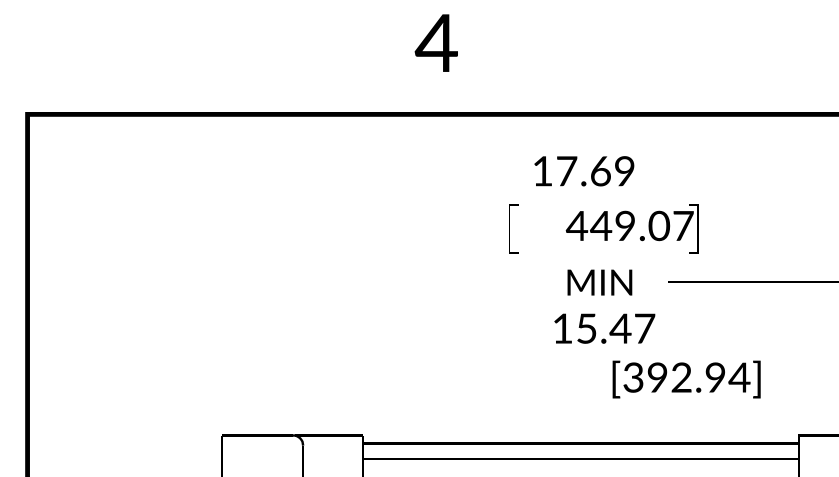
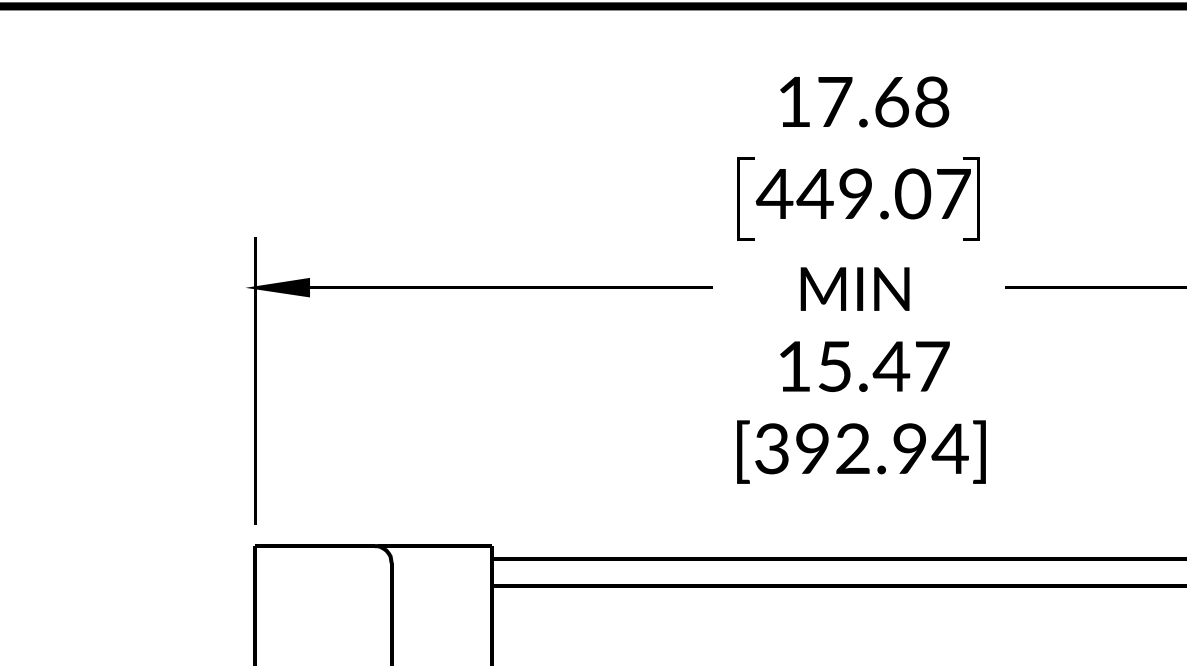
text: (624, 172) -> (931, 104), 17.69 -> 17.68
text: (631, 228) -> (866, 198), moved
part: (355, 282) -> (479, 288), added
text: (599, 282) -> (854, 288), moved
text: (604, 328) -> (864, 366), moved
text: (686, 379) -> (861, 451), moved

